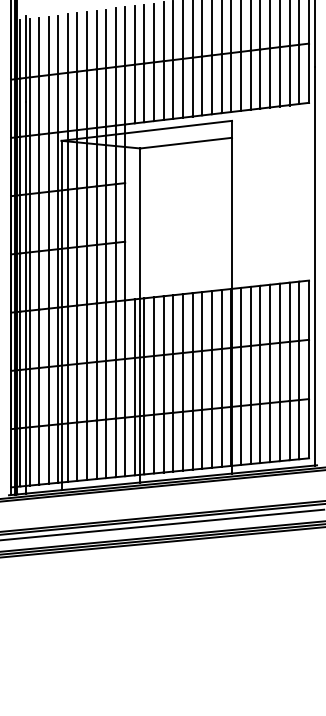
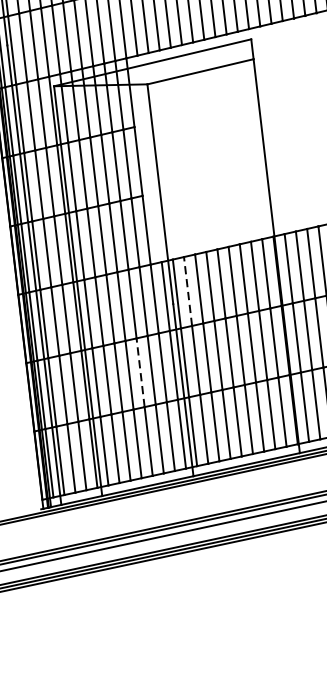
line: (153, 326) -> (187, 291), solid -> dashed
line: (106, 389) -> (141, 371), solid -> dashed

